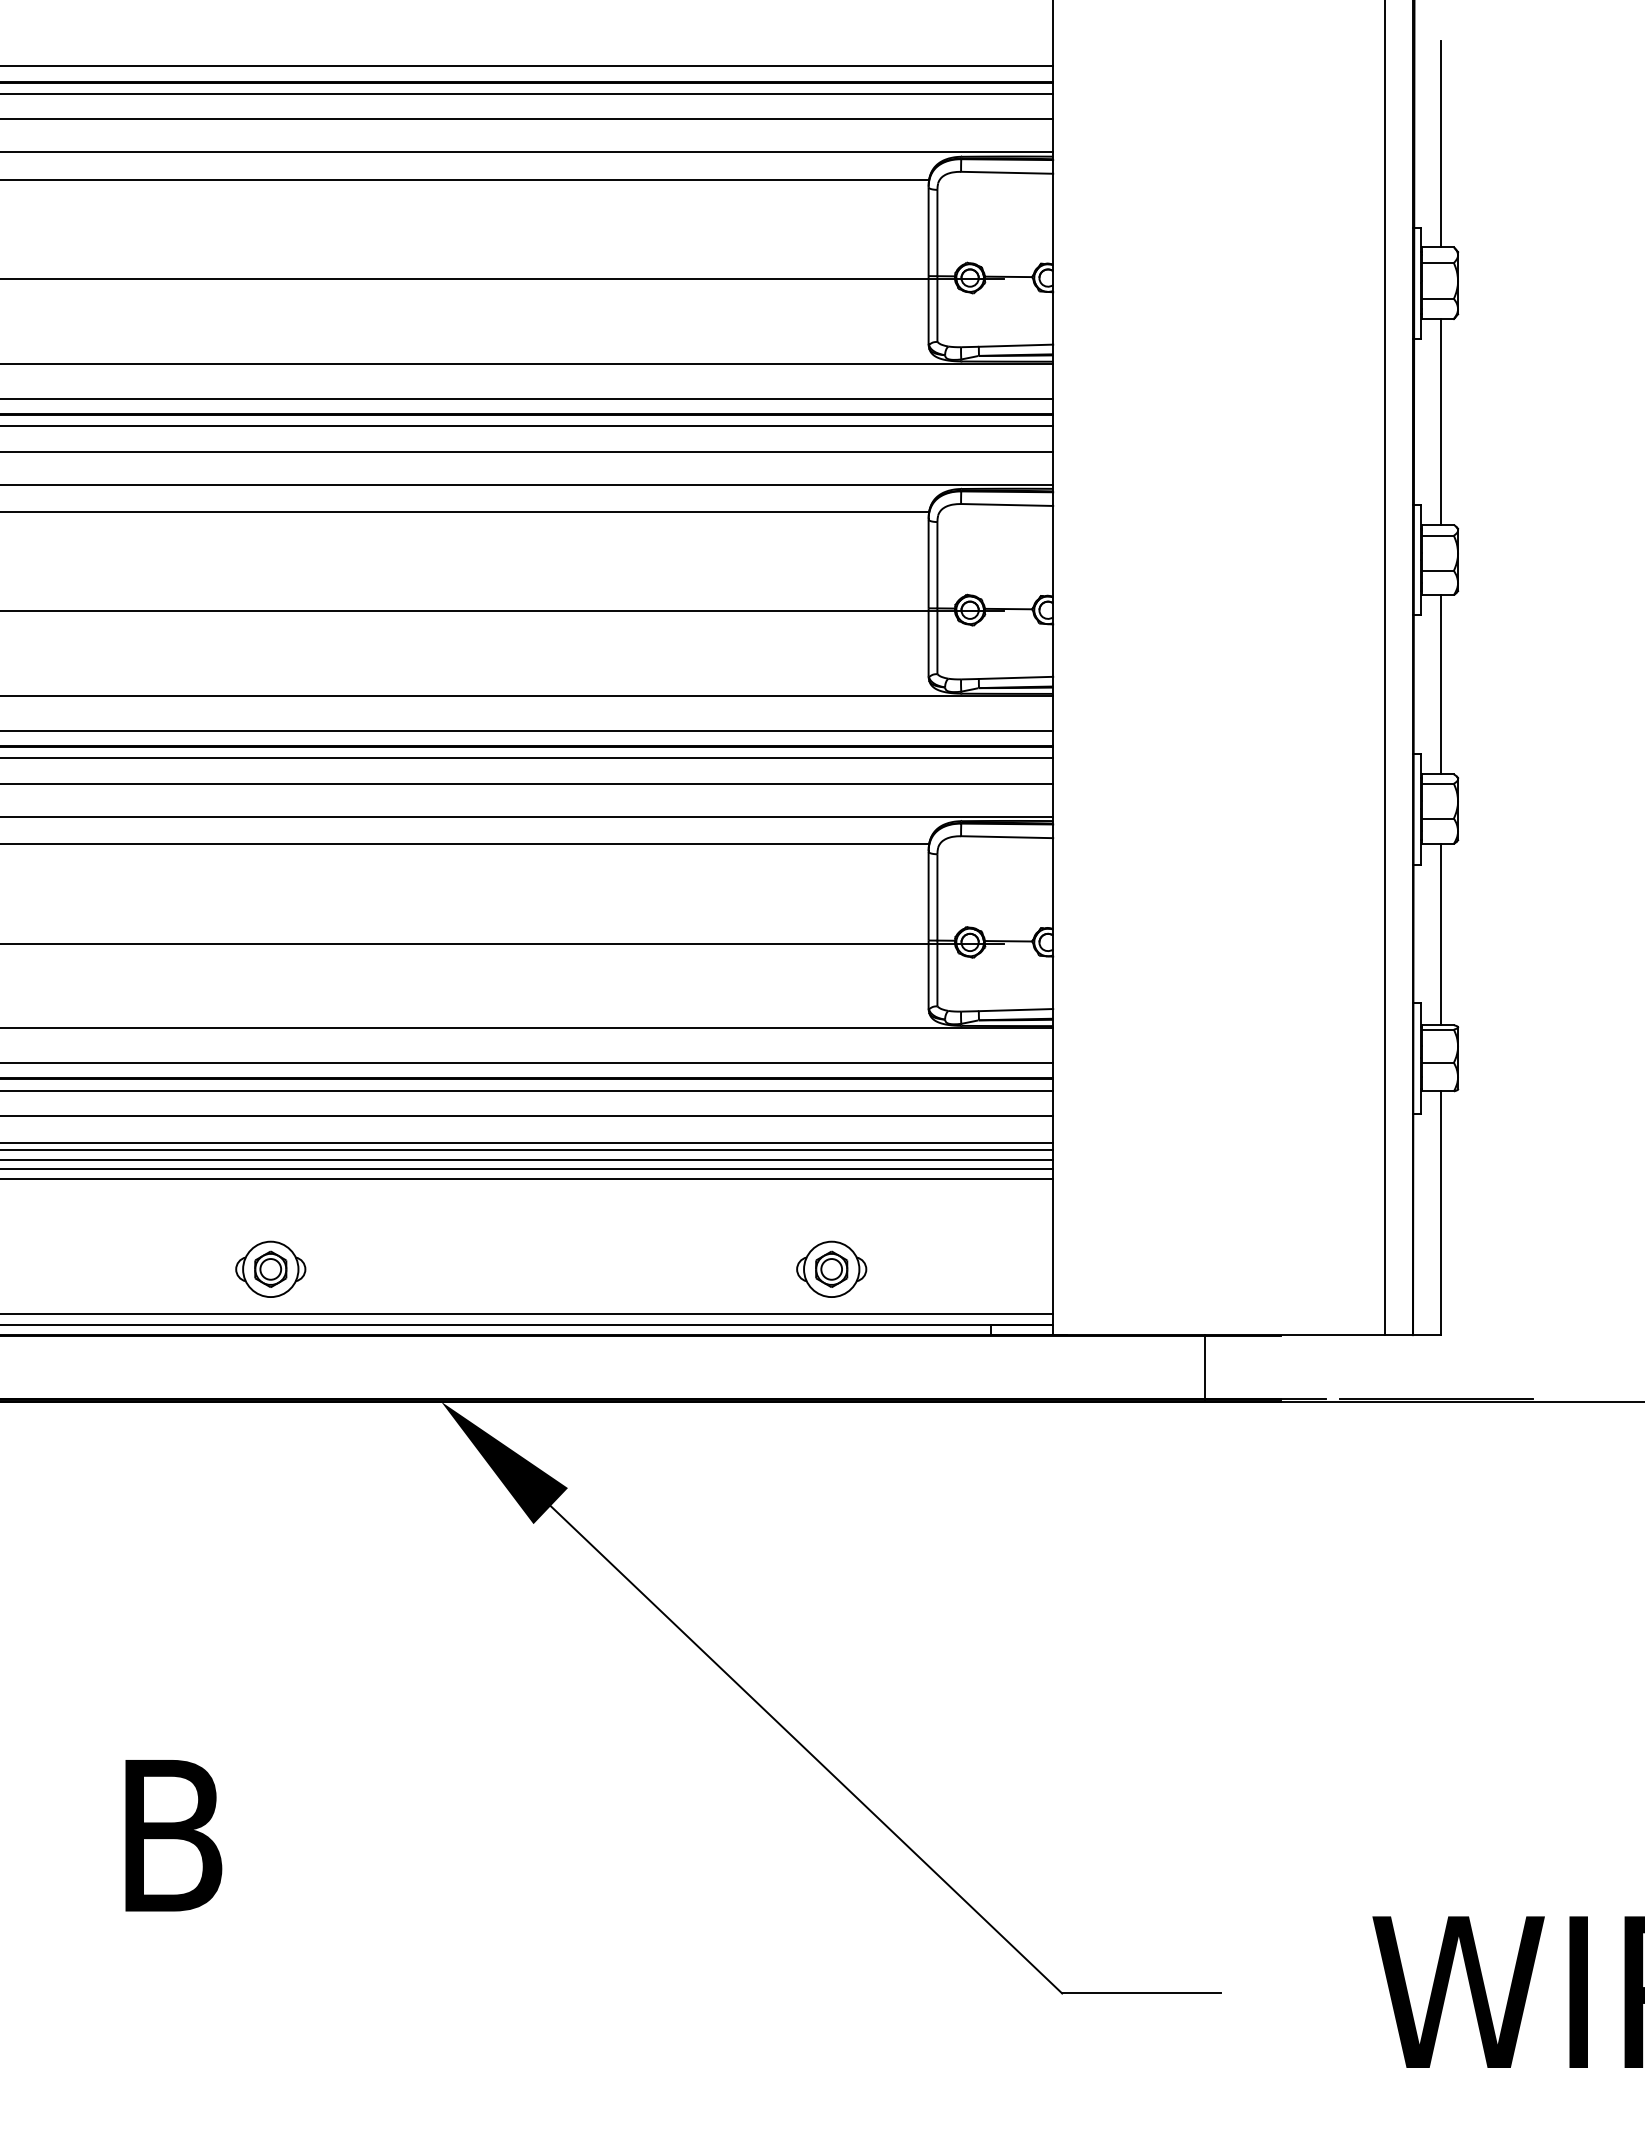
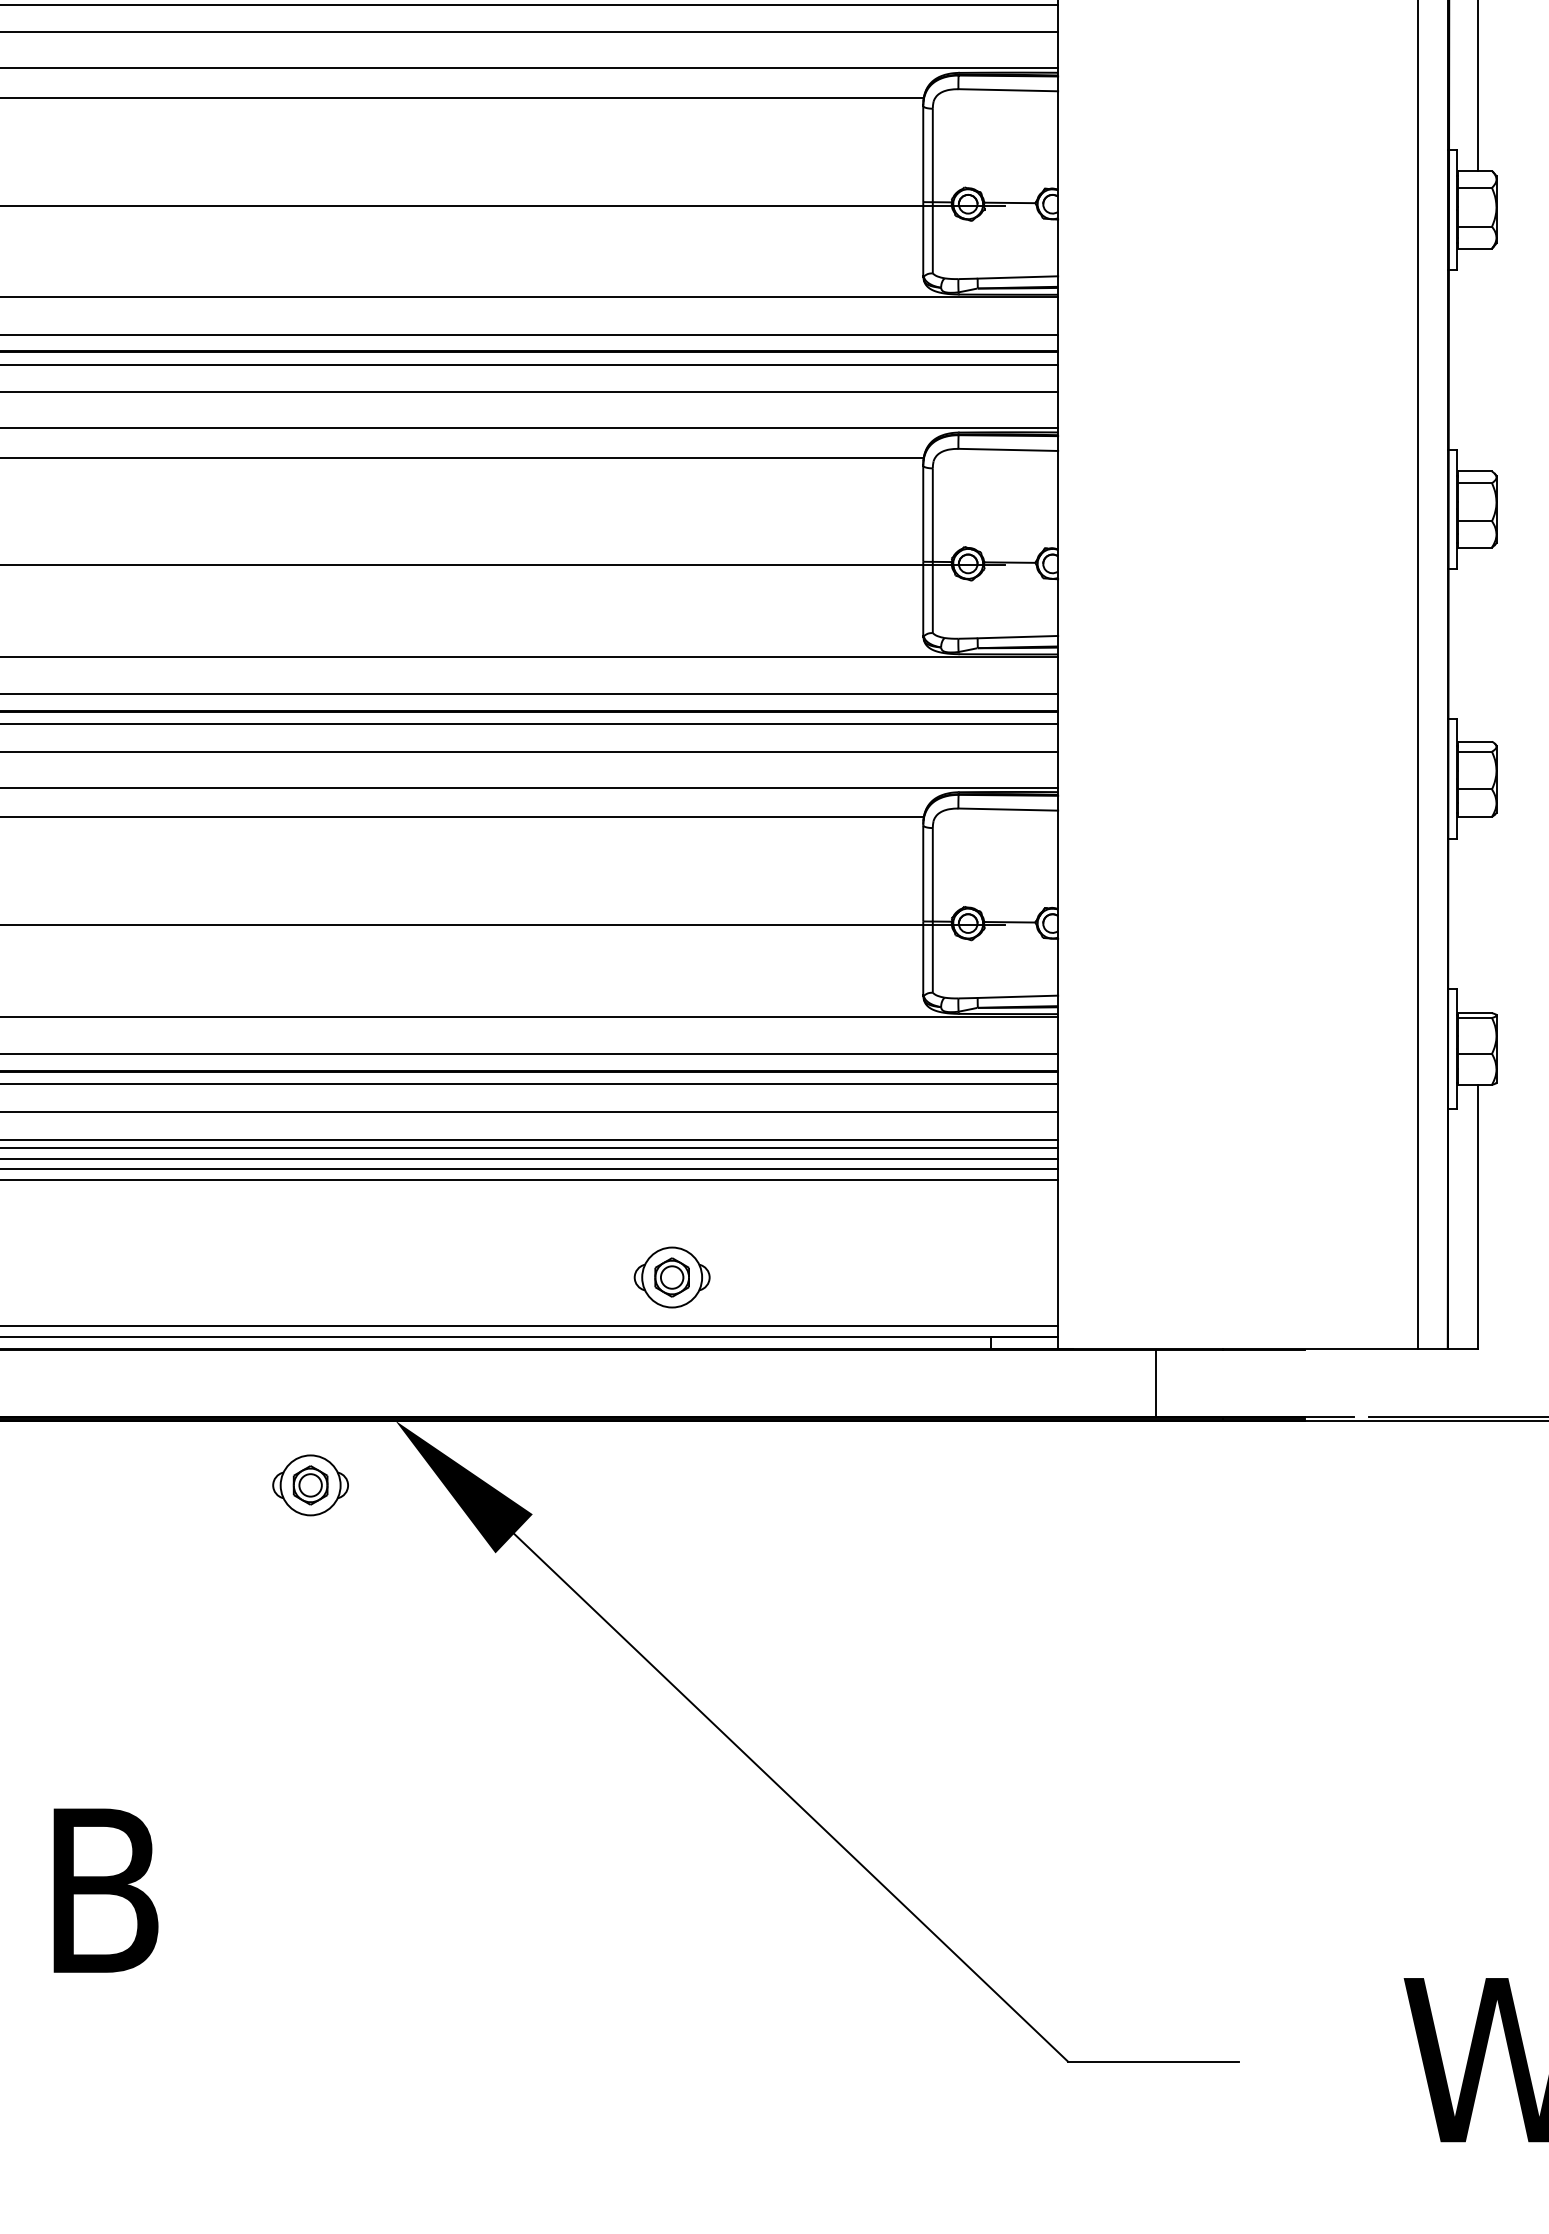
line: (1440, 421) -> (1477, 359), removed
line: (1440, 684) -> (1477, 644), removed
line: (1440, 934) -> (1477, 914), removed
part: (270, 1268) -> (310, 1484), moved
part: (831, 1268) -> (671, 1276), moved
line: (1205, 1367) -> (1155, 1383), moved

